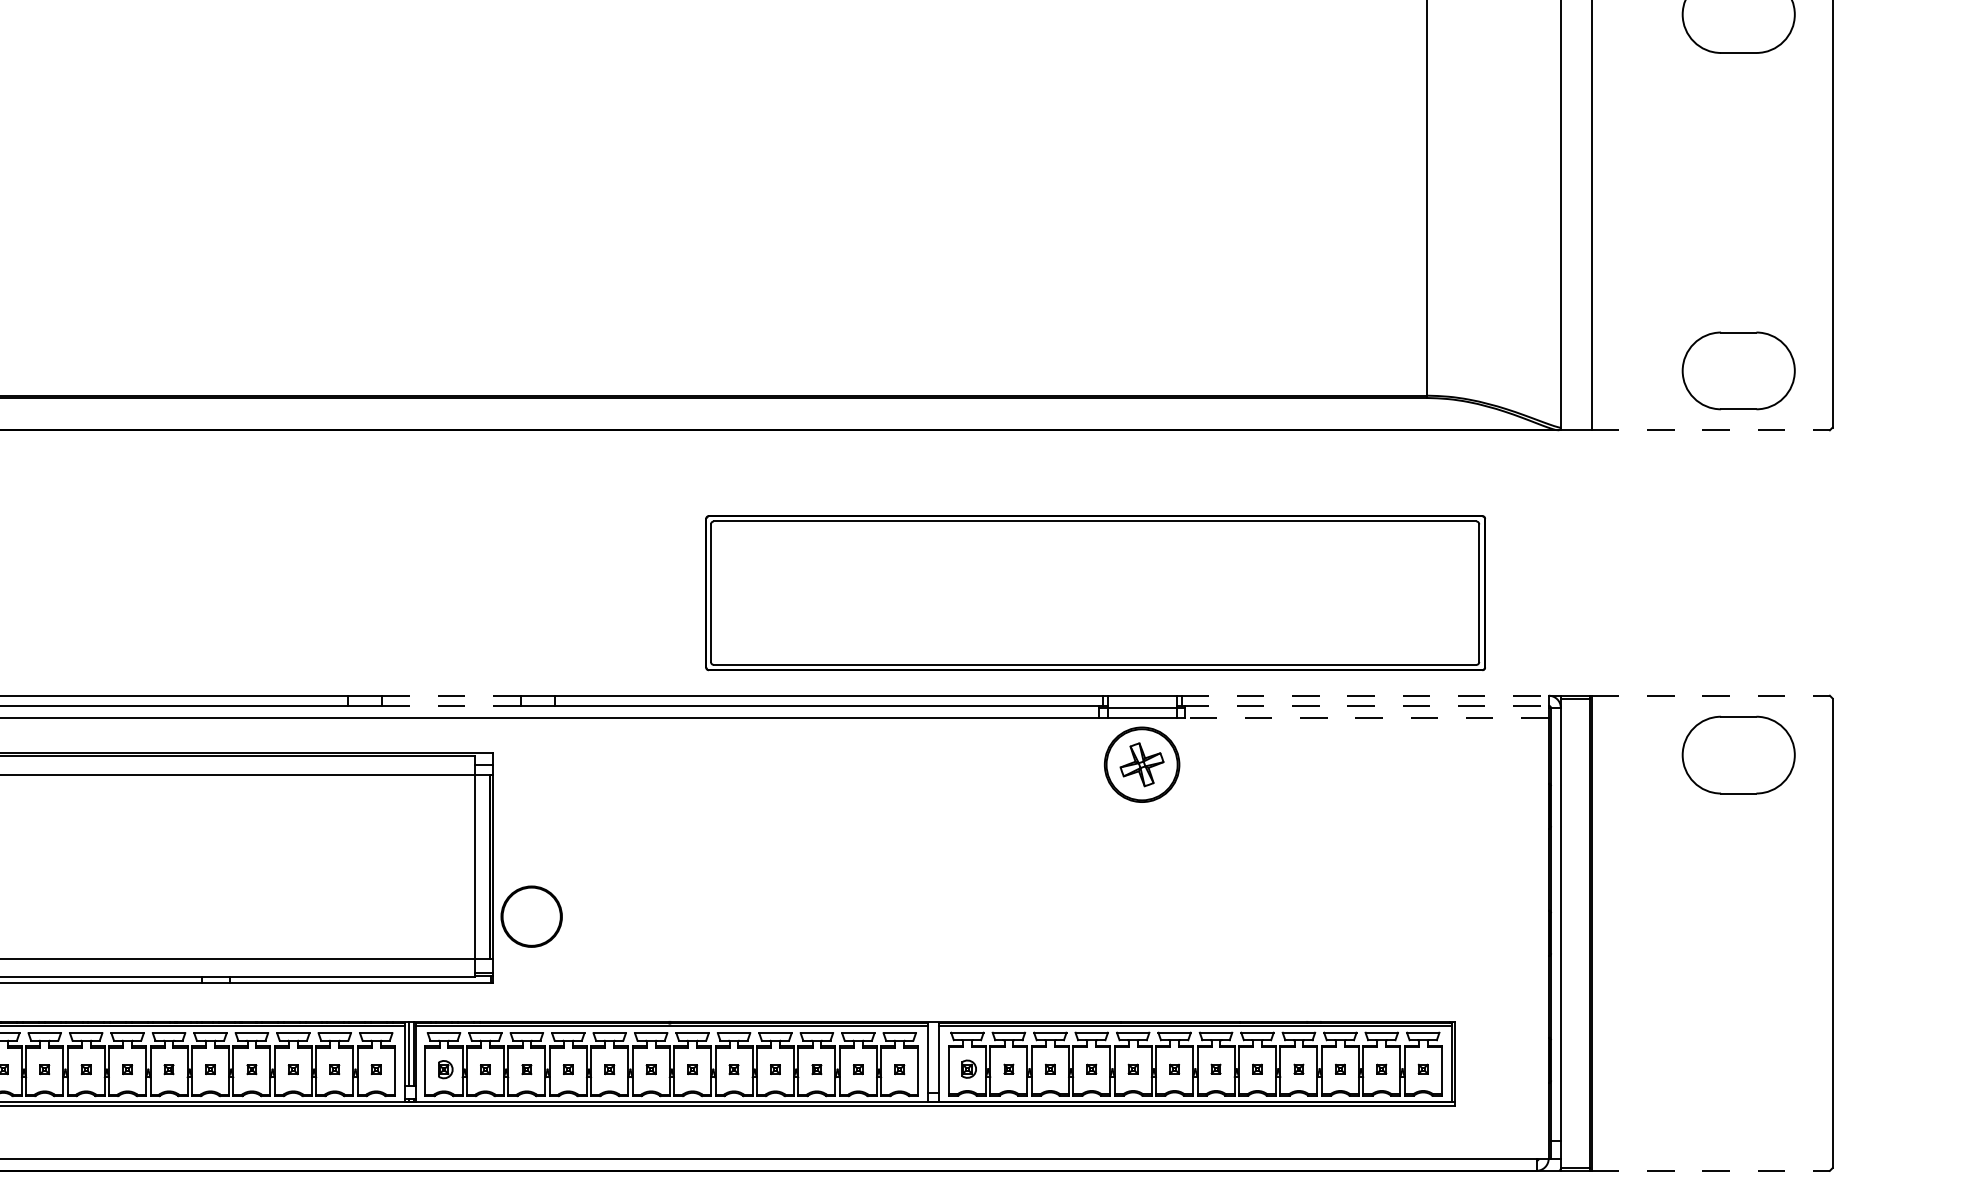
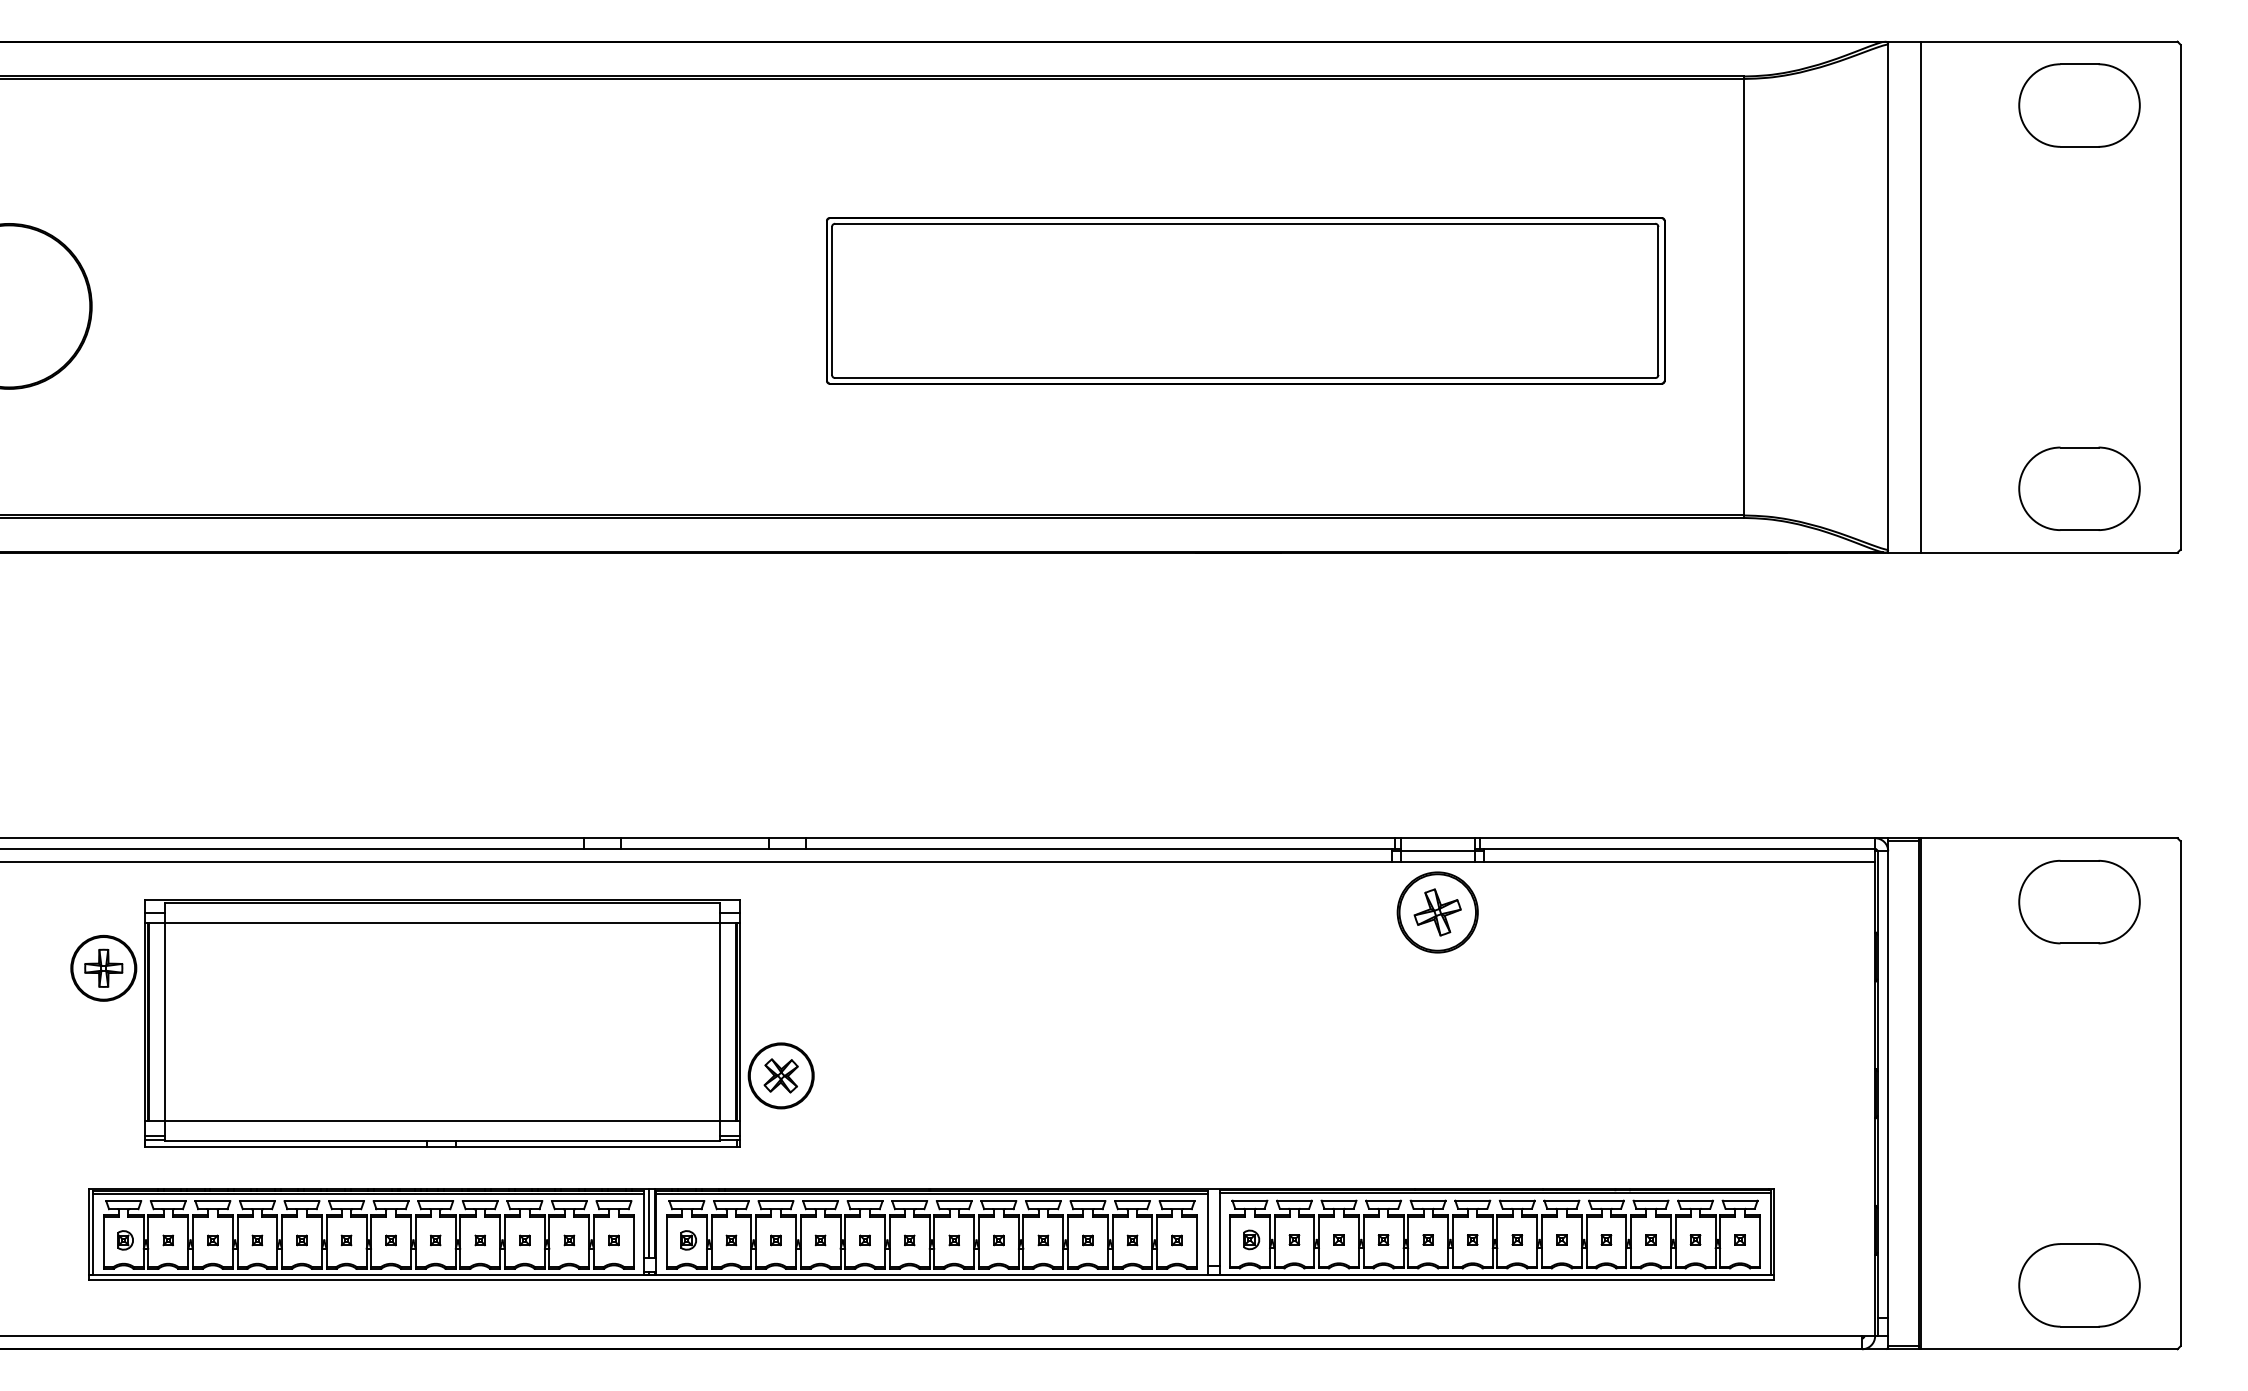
line: (1711, 430) -> (2050, 552), dashed -> solid
part: (1095, 592) -> (1245, 300), moved
line: (451, 695) -> (694, 838), dashed -> solid
line: (1365, 695) -> (1678, 838), dashed -> solid
line: (1711, 695) -> (2050, 838), dashed -> solid
line: (451, 705) -> (694, 848), dashed -> solid
line: (1365, 705) -> (1678, 848), dashed -> solid
line: (1366, 718) -> (1679, 862), dashed -> solid
part: (531, 916) -> (780, 1075), added
part: (1738, 1111) -> (2079, 1285), added
line: (1711, 1171) -> (2050, 1349), dashed -> solid

